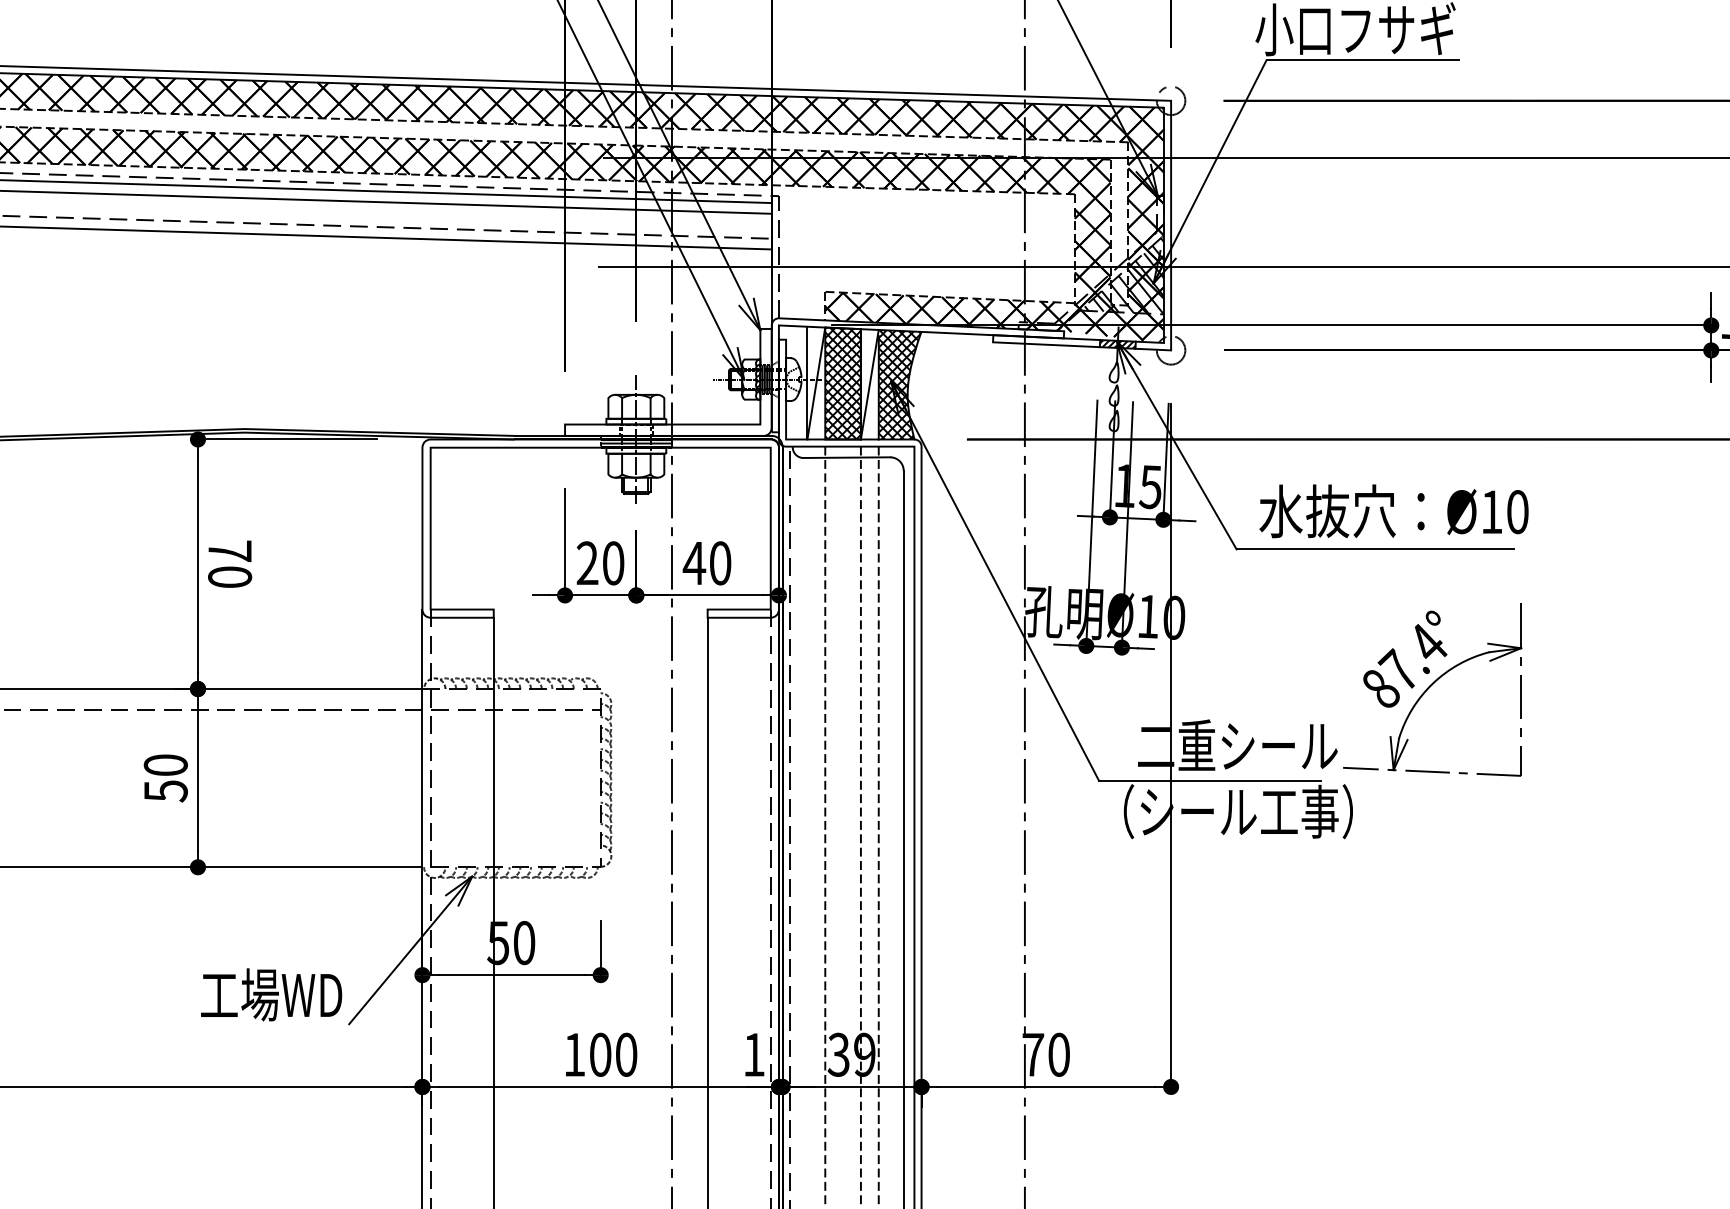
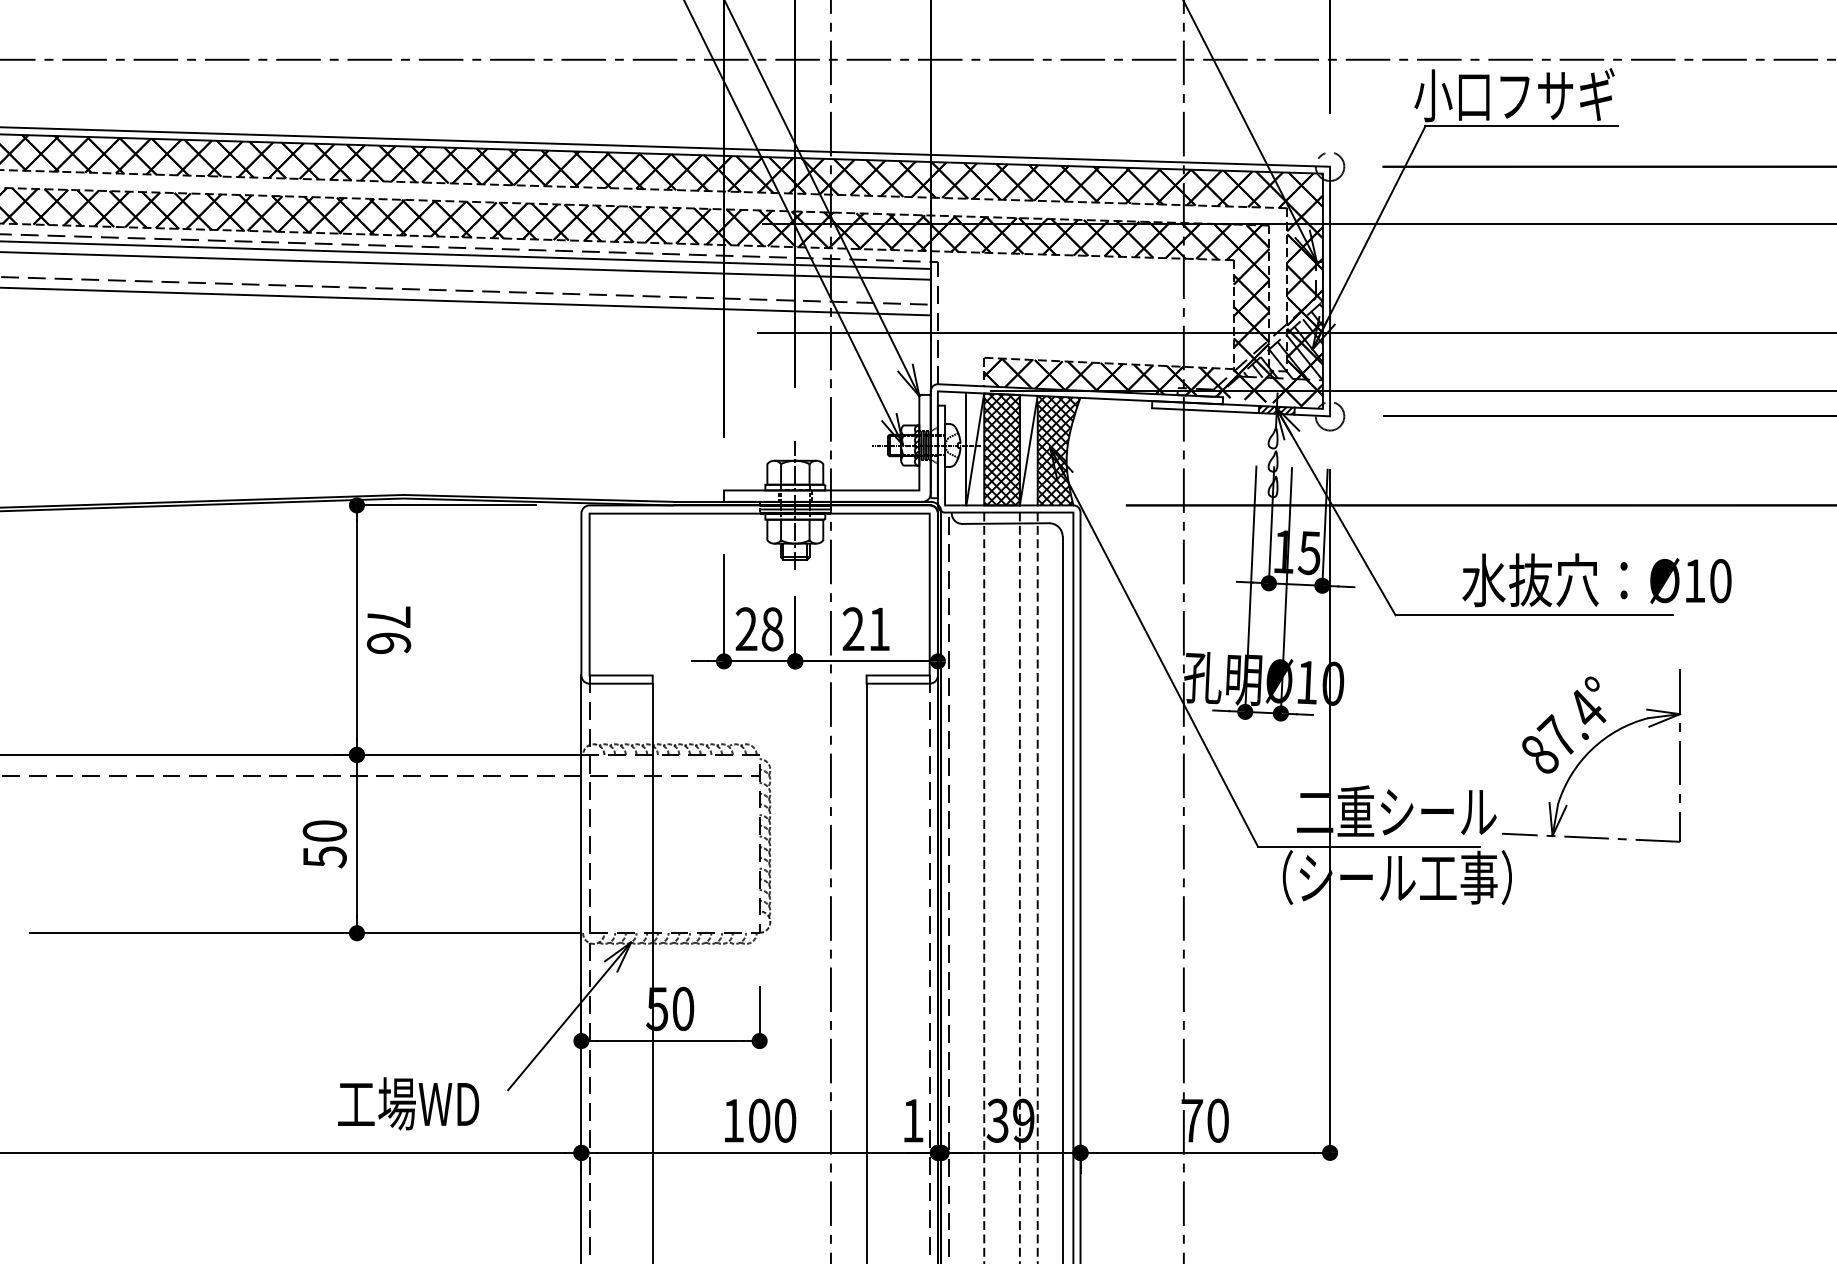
text: (1393, 511) -> (1596, 580), moved
text: (613, 563) -> (772, 629), 20 -> 28
text: (706, 563) -> (865, 629), 40 -> 21
text: (230, 576) -> (389, 642), 70 -> 76
text: (271, 994) -> (408, 1103), moved

